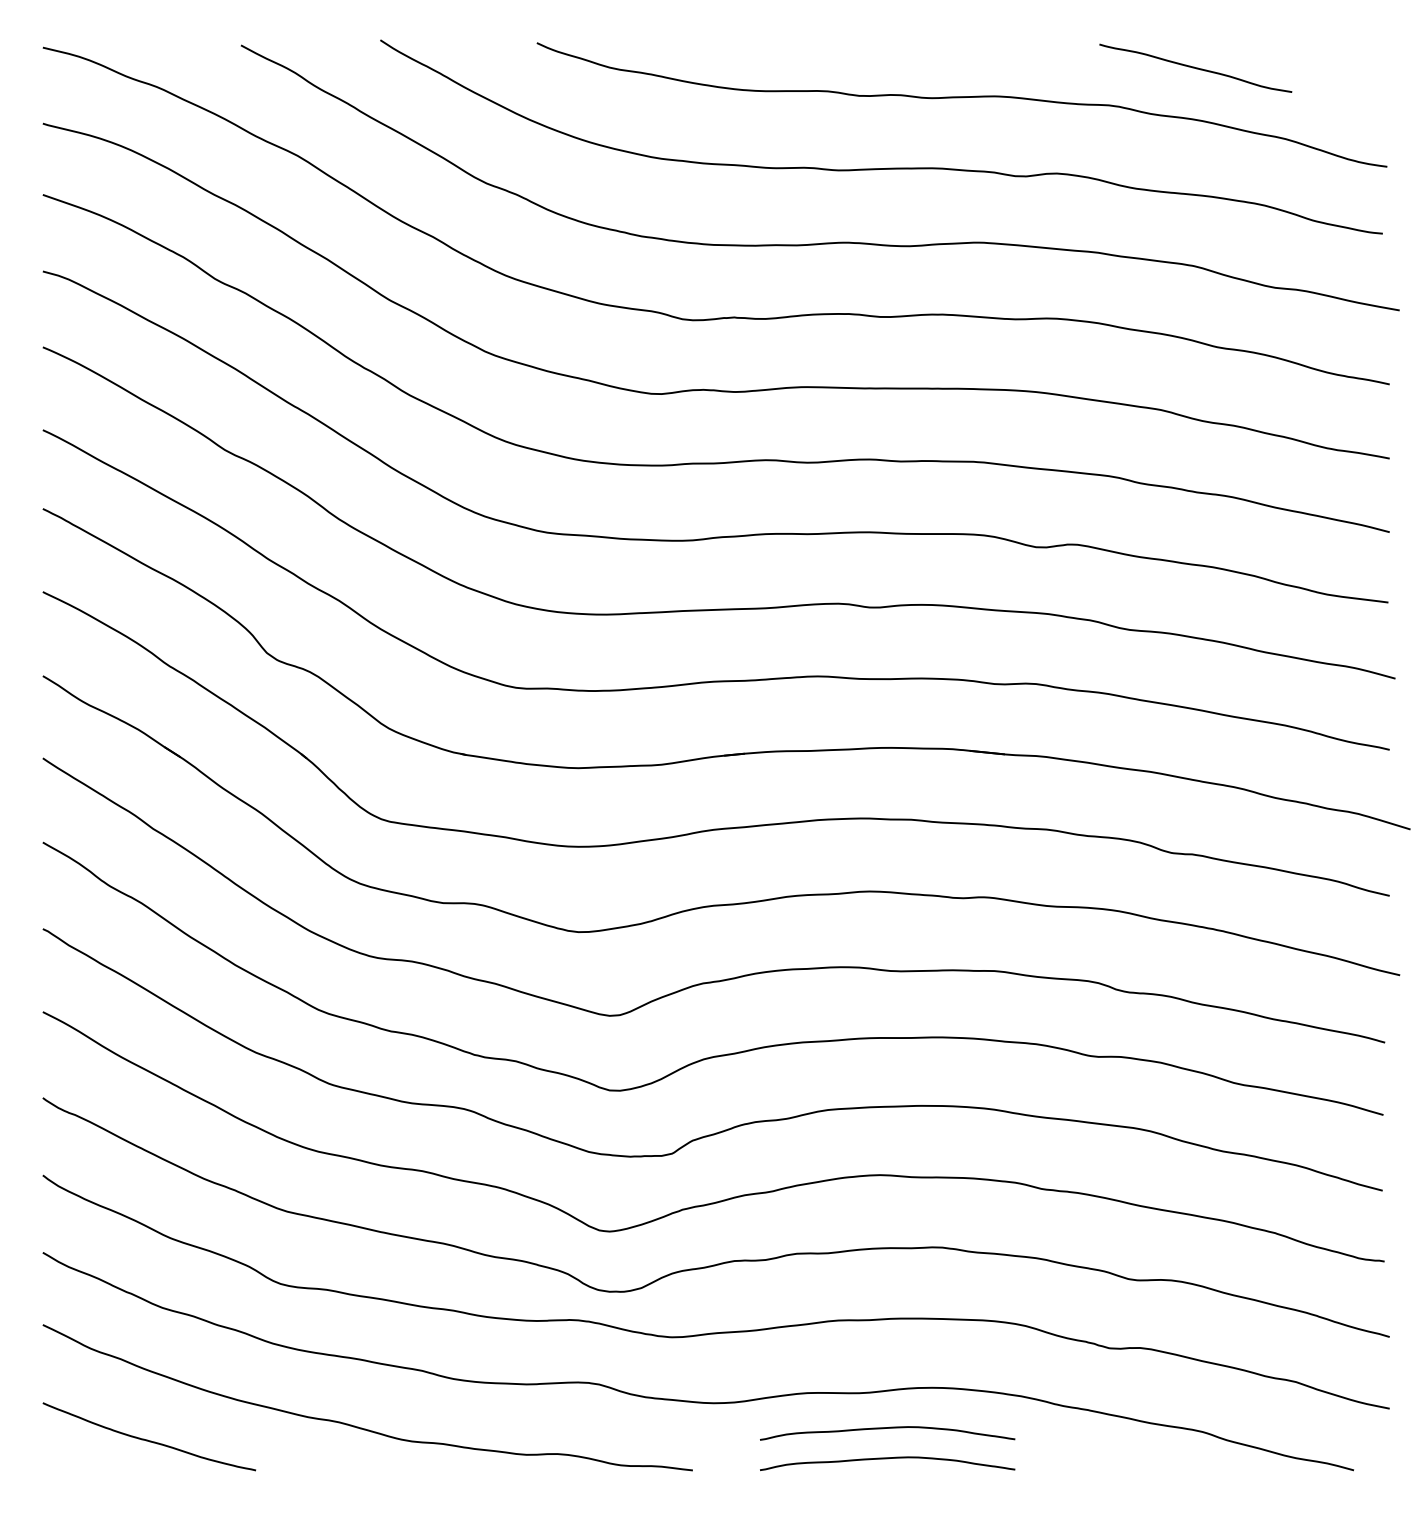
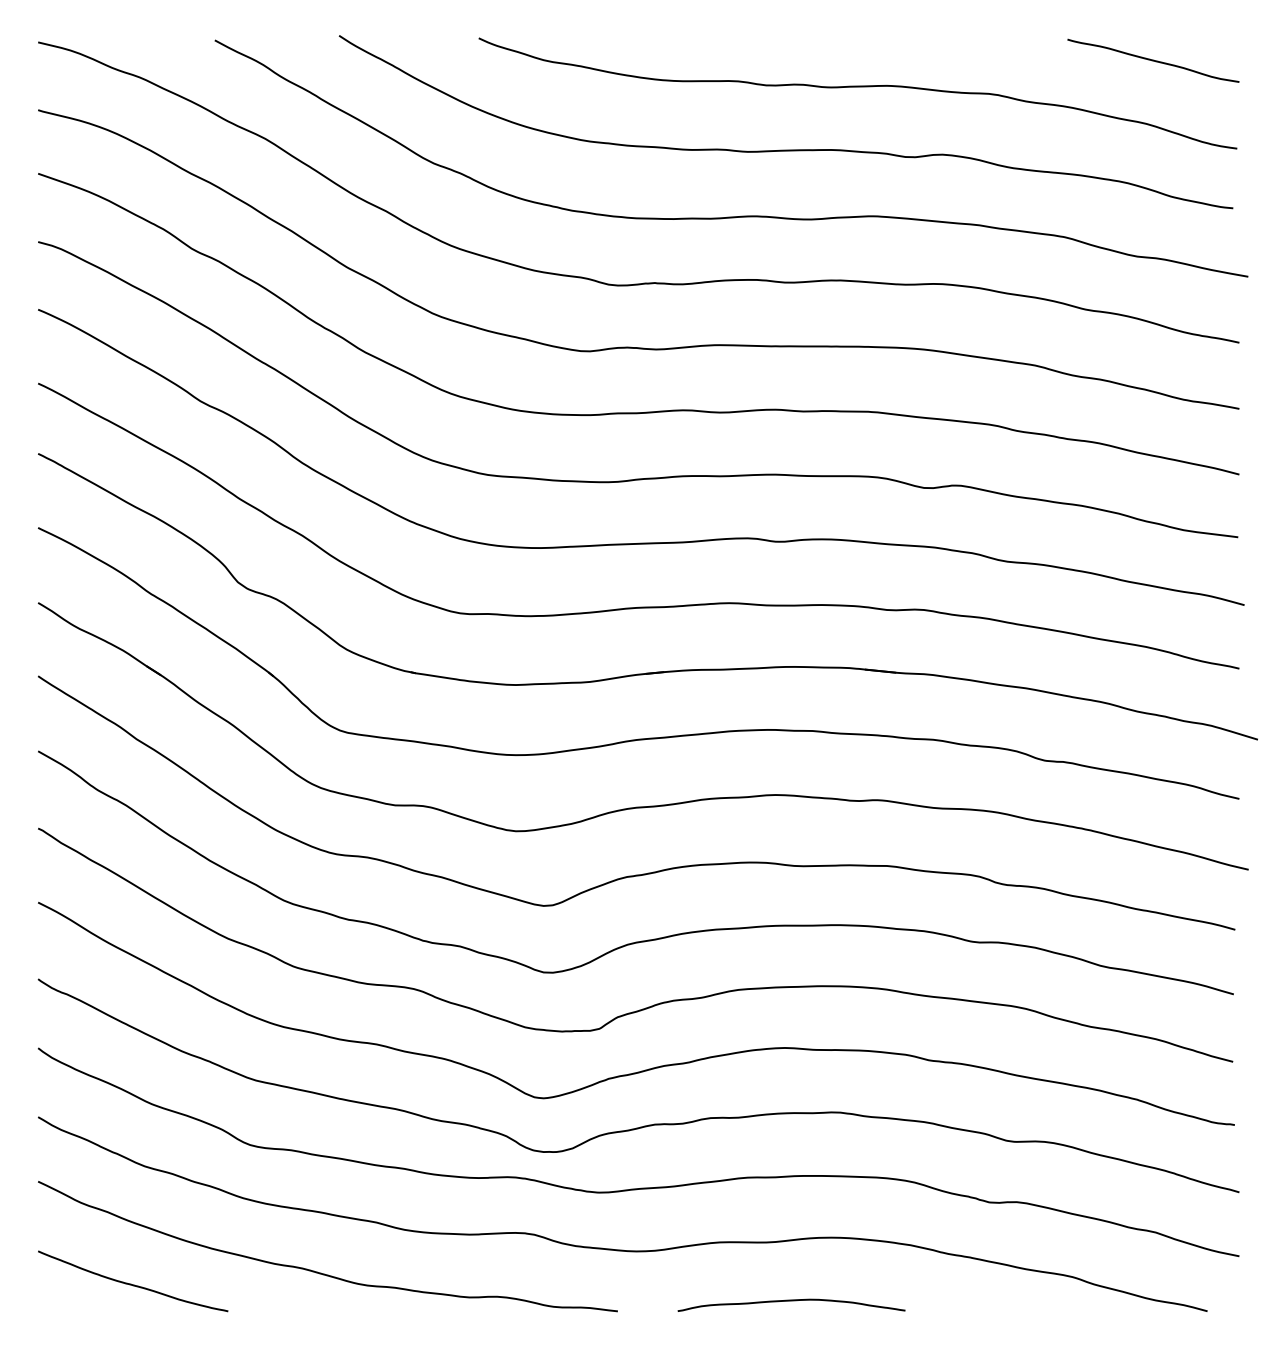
curve: (1195, 67) -> (1153, 60), moved
curve: (887, 1429) -> (791, 1274), removed

